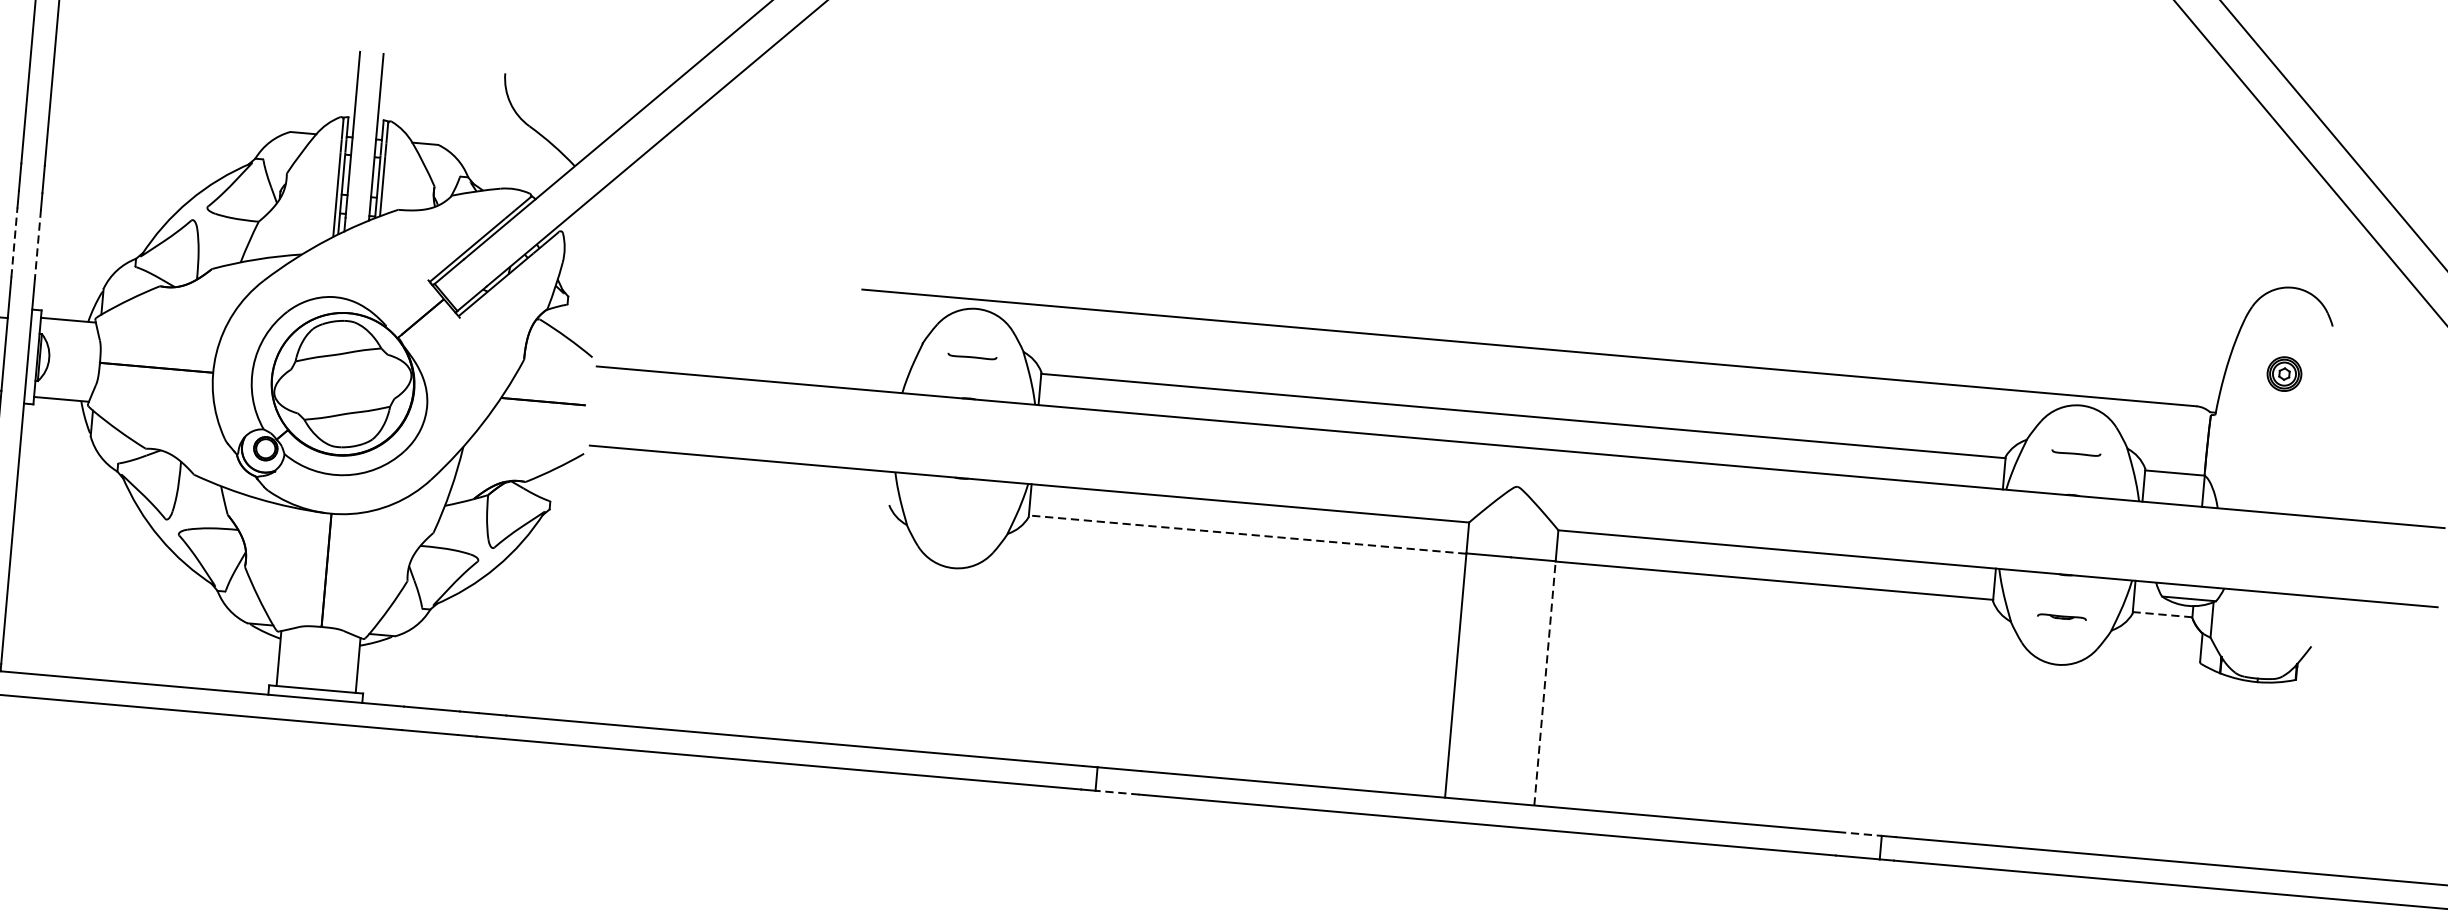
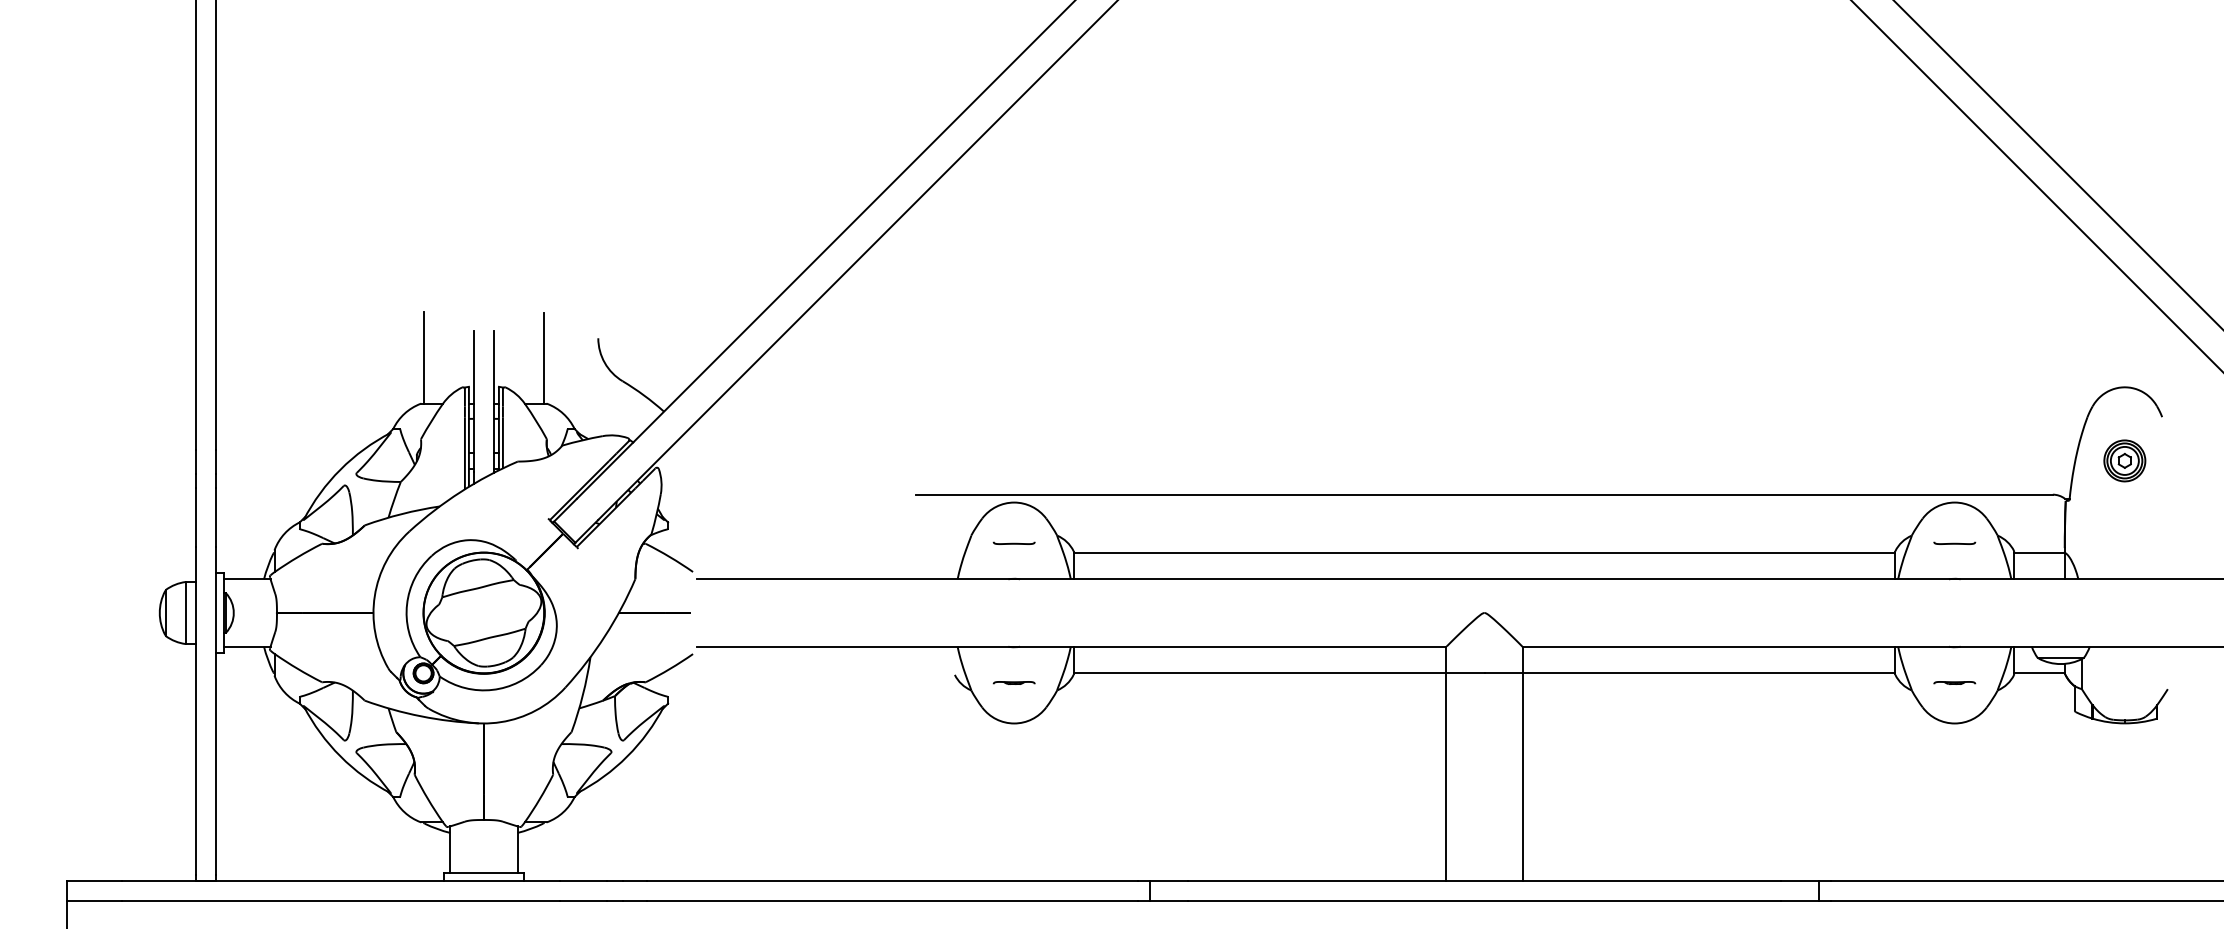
line: (298, 77) -> (423, 357), added
line: (440, 90) -> (544, 357), added
line: (14, 242) -> (195, 517), dashed -> solid
line: (37, 244) -> (215, 517), dashed -> solid
part: (2284, 373) -> (2124, 460), size x1.43
line: (957, 520) -> (1013, 682), added
line: (1246, 534) -> (1259, 673), dashed -> solid
line: (2162, 614) -> (2039, 673), dashed -> solid
line: (1545, 682) -> (1522, 776), dashed -> solid
line: (1117, 793) -> (1169, 901), dashed -> solid
line: (1859, 834) -> (1799, 881), dashed -> solid

